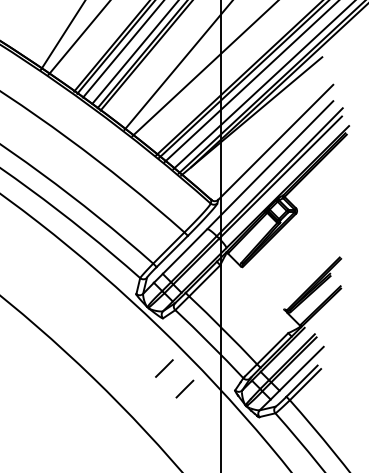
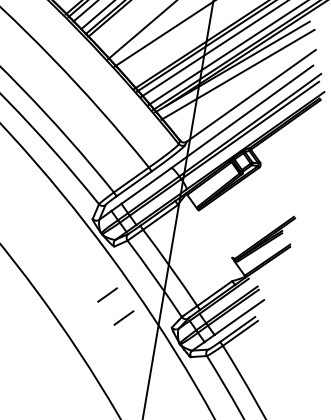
line: (258, 122) -> (237, 74), added

